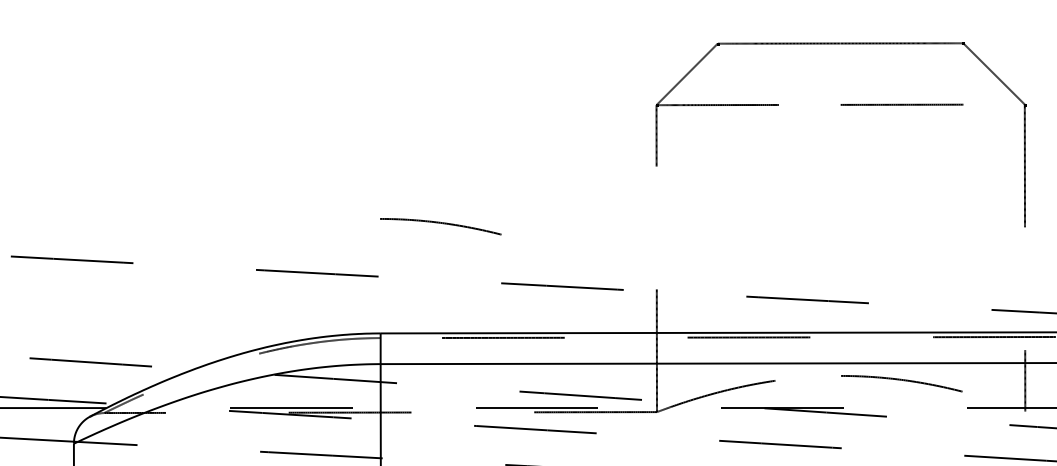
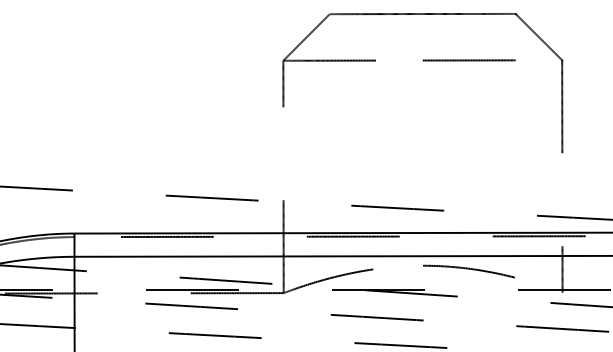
curve: (440, 223) -> (119, 150), removed

